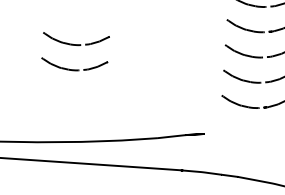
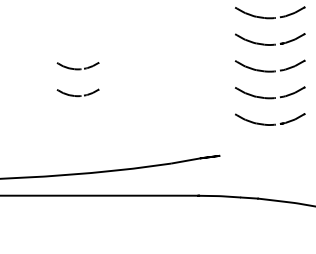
part: (75, 39) -> (77, 65), size x0.6
part: (73, 64) -> (77, 92), size x0.6

